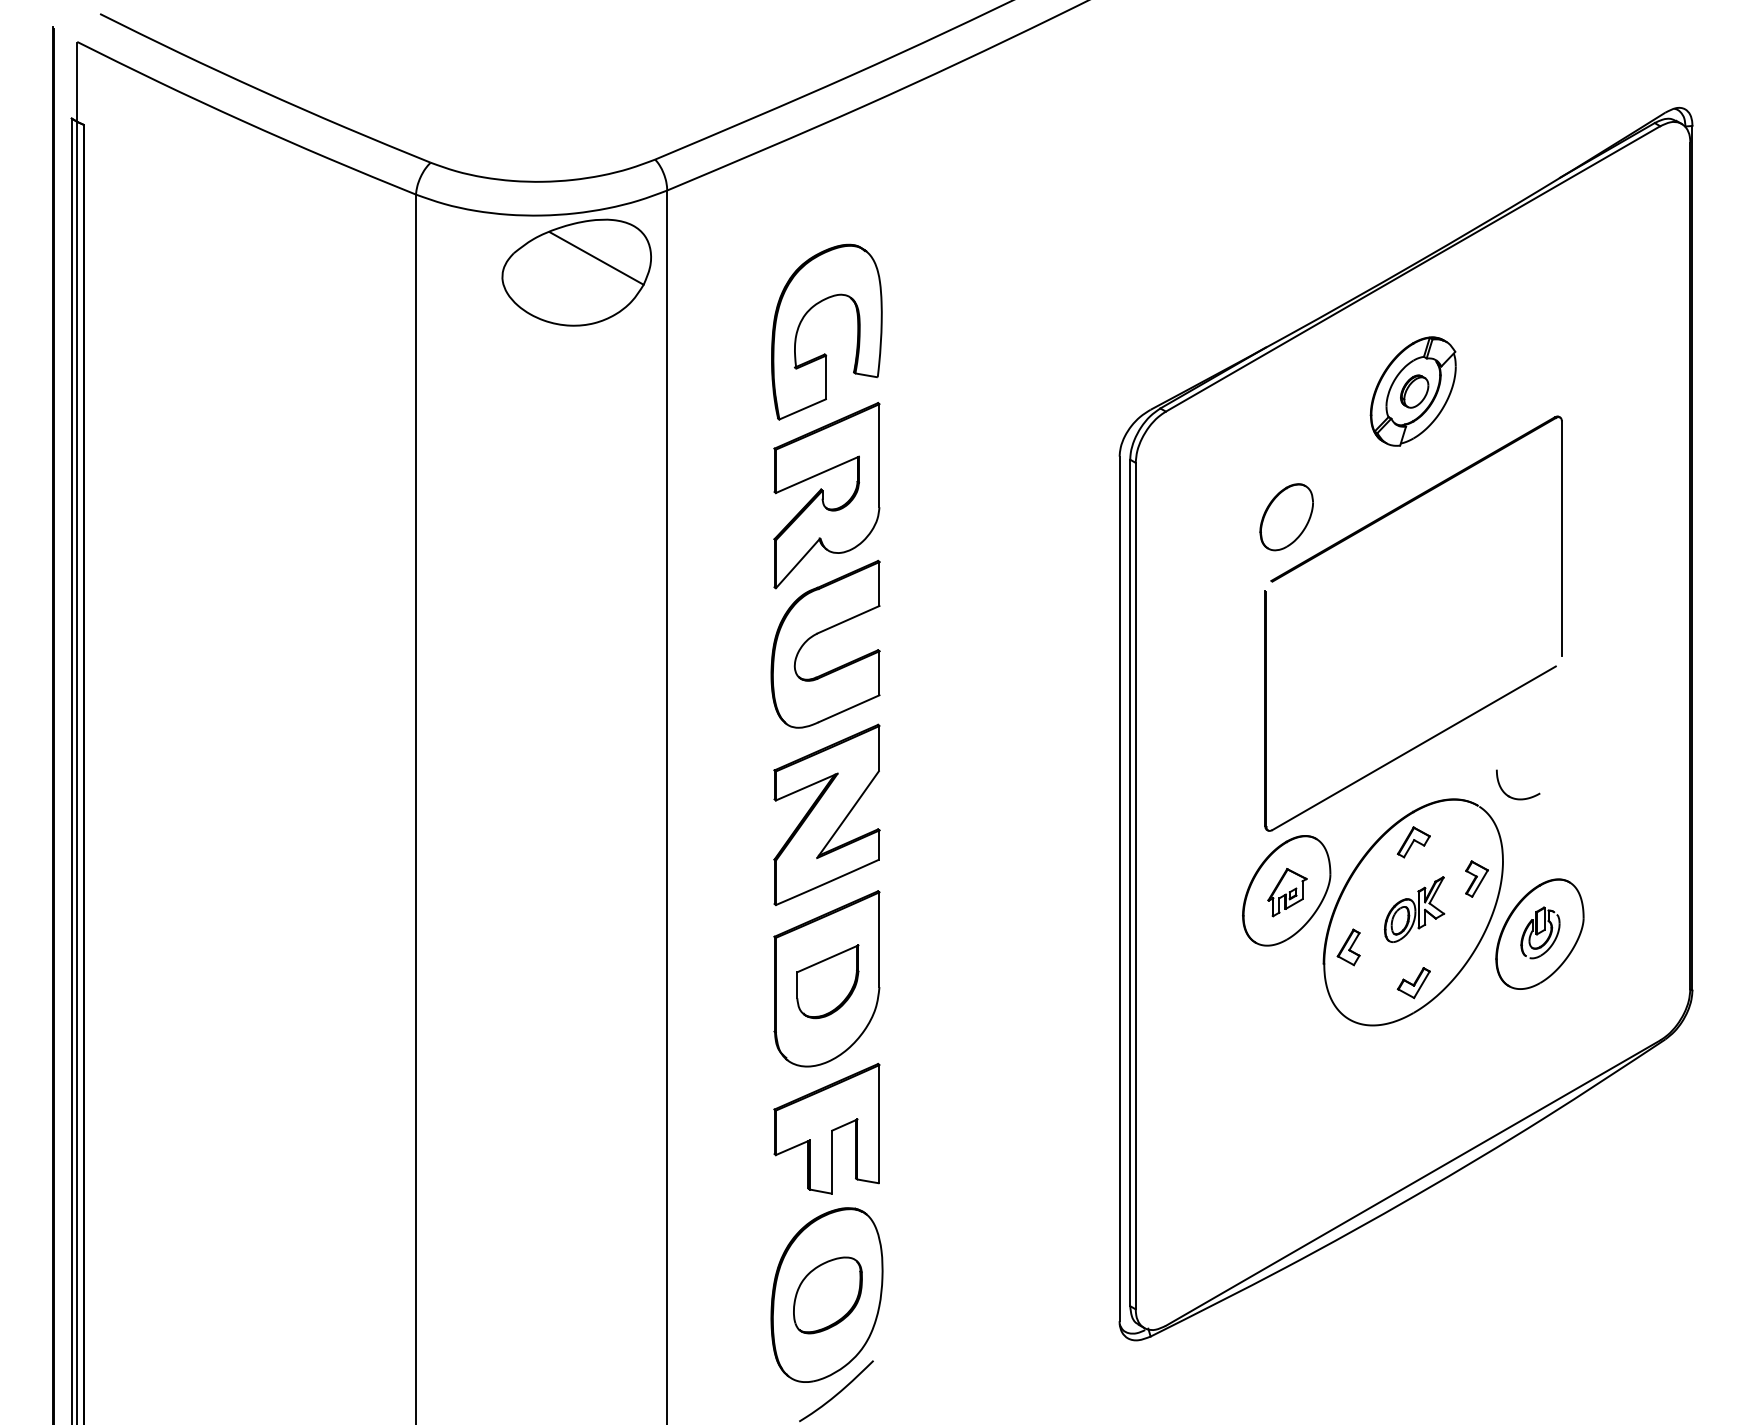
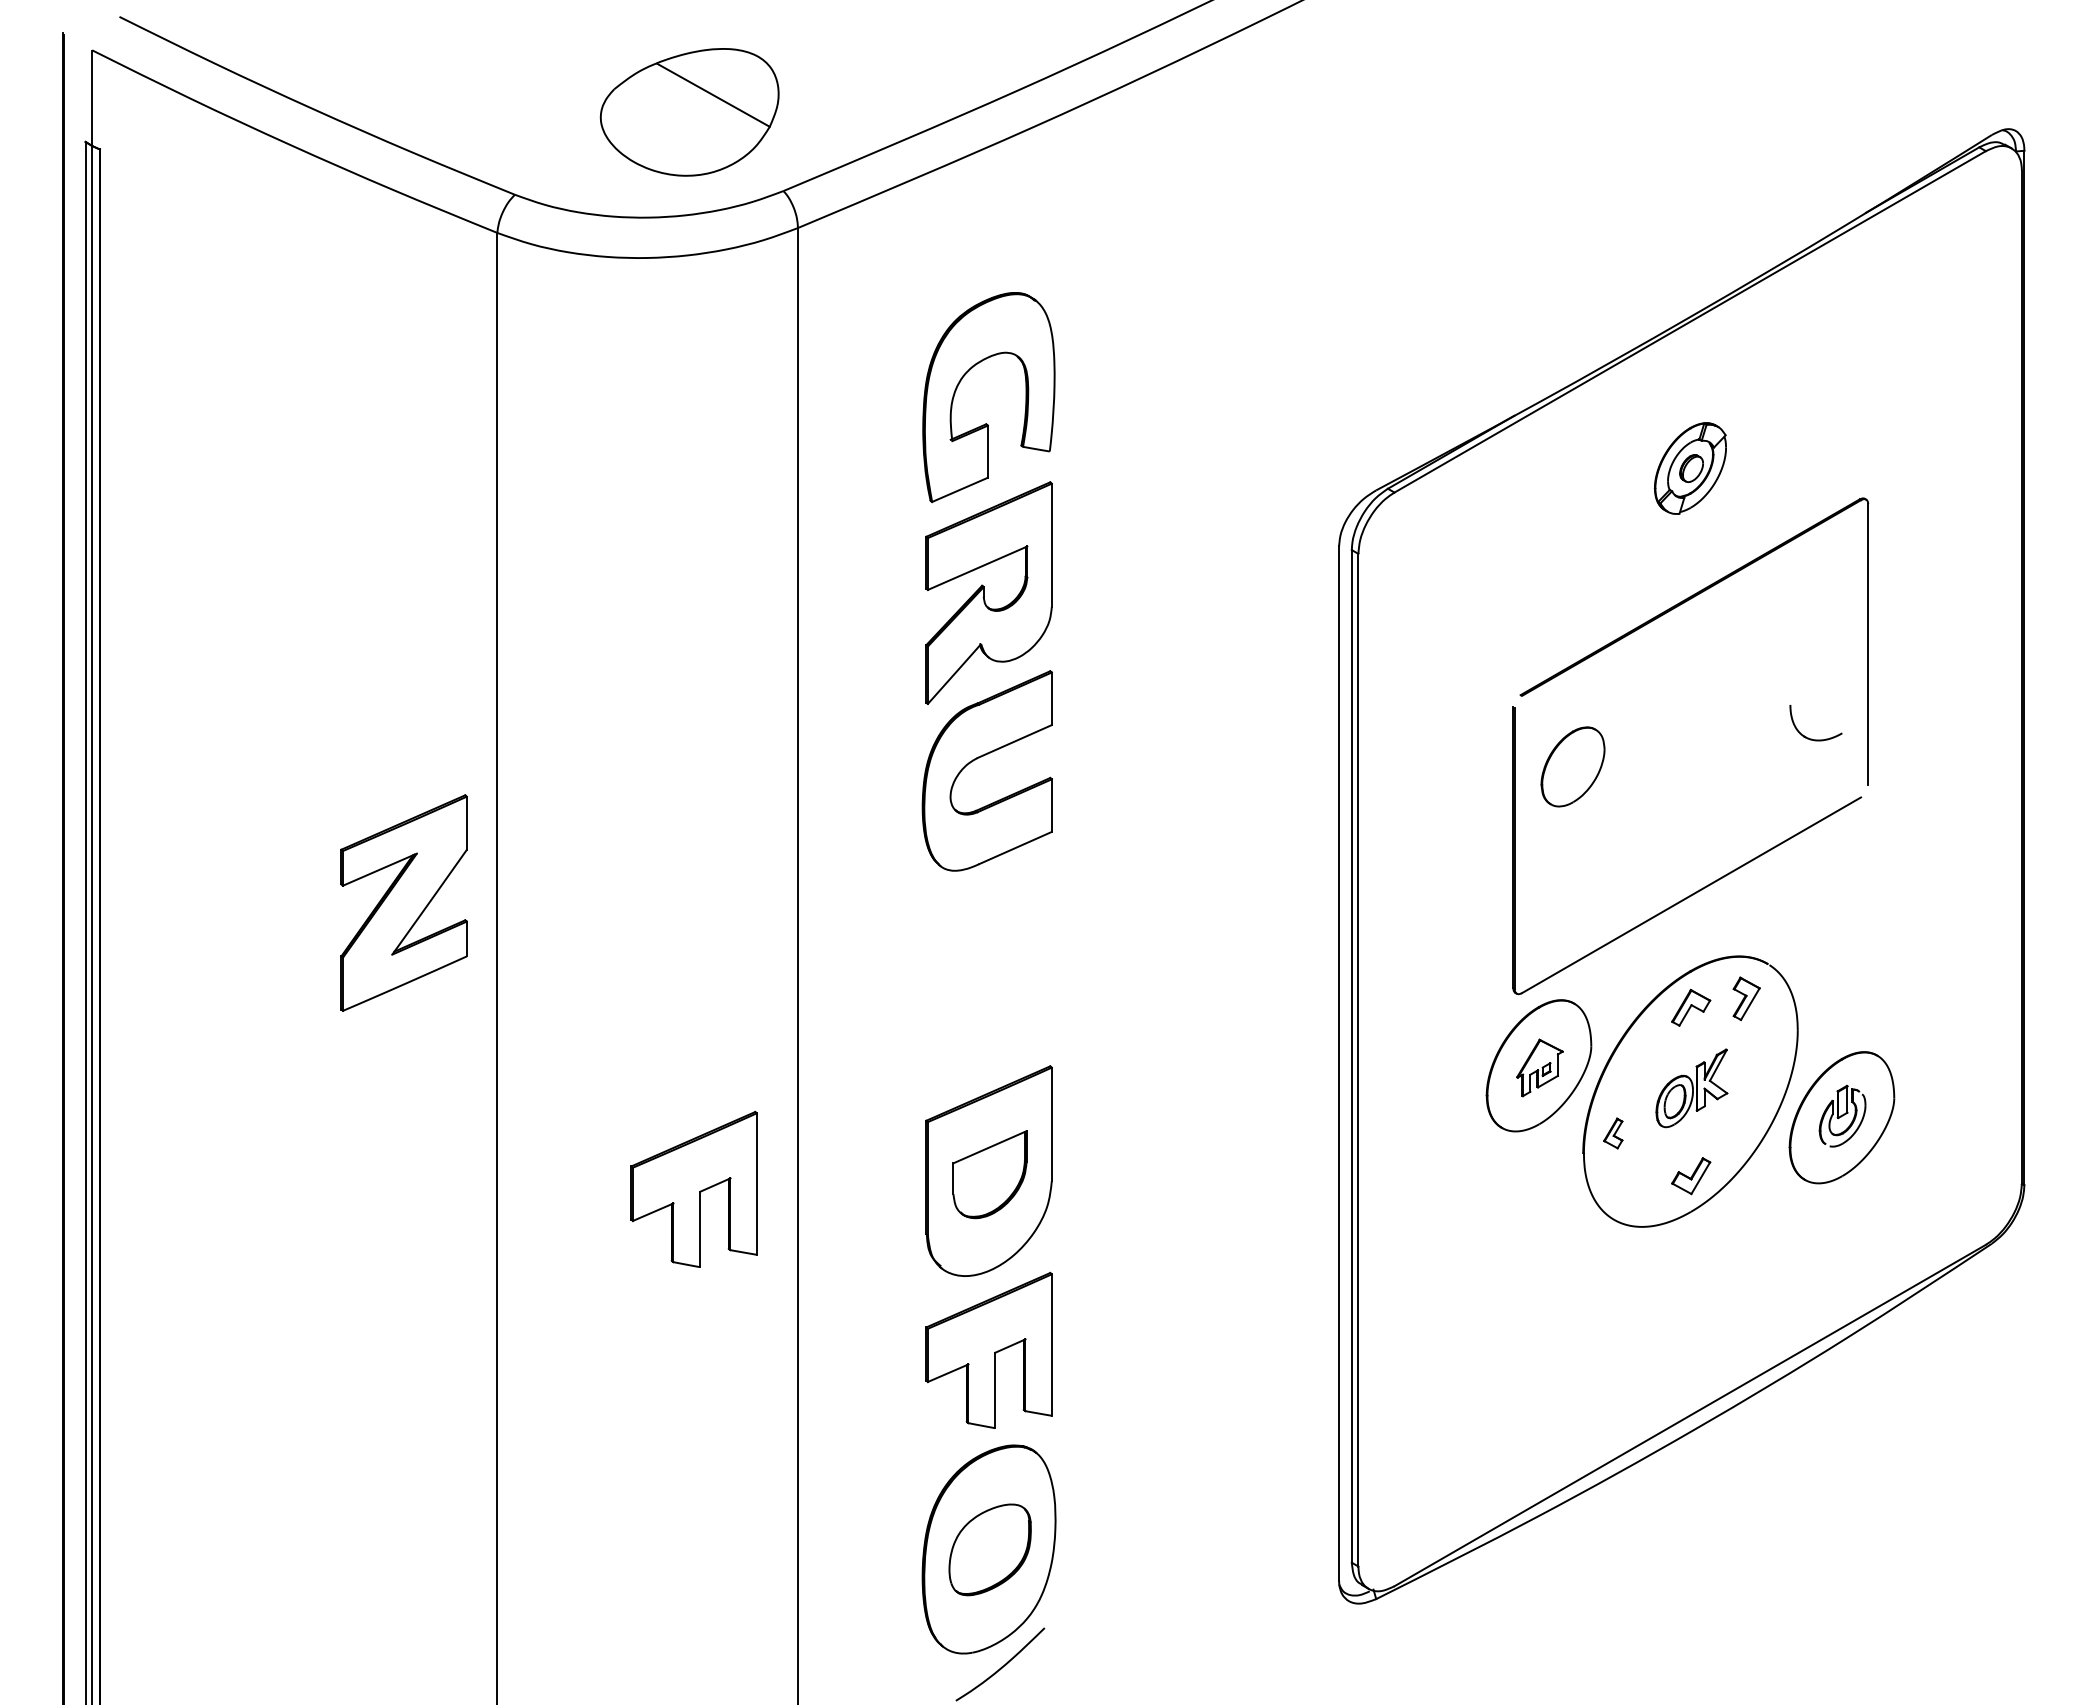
part: (576, 272) -> (689, 112), moved
part: (1413, 391) -> (1690, 468), size x0.7
part: (1286, 516) -> (1572, 766), moved
part: (1514, 797) -> (1811, 738), moved
part: (826, 814) -> (403, 902), moved
part: (1476, 878) -> (1746, 998), moved
part: (1348, 947) -> (1613, 1133), size x0.7
part: (579, 993) -> (693, 1188), added

